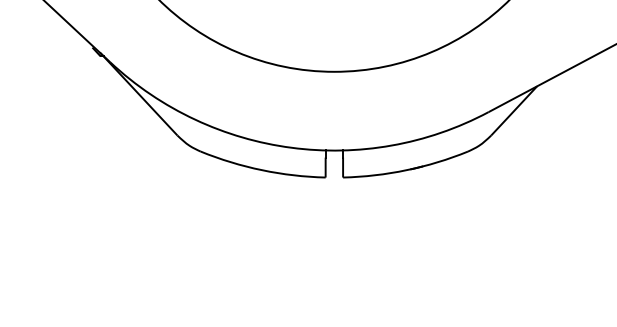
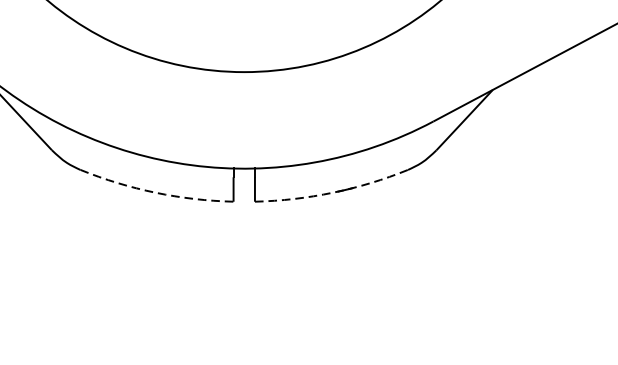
arc: (262, 170) -> (156, 193), solid -> dashed
arc: (406, 170) -> (332, 193), solid -> dashed

